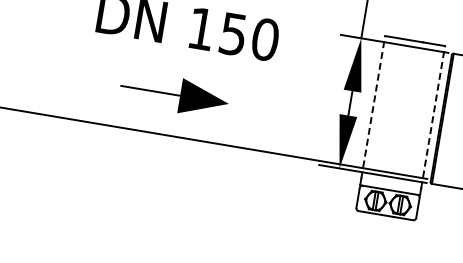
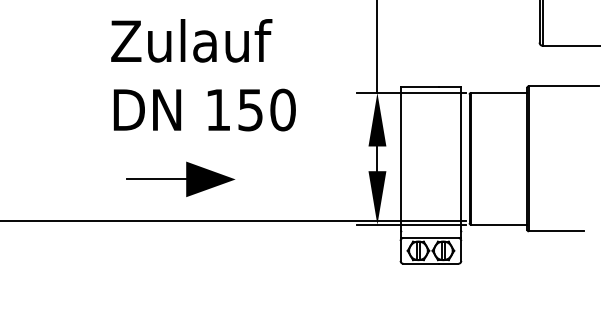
part: (174, 93) -> (180, 178), moved
line: (373, 106) -> (400, 158), dashed -> solid
line: (433, 116) -> (461, 158), dashed -> solid

